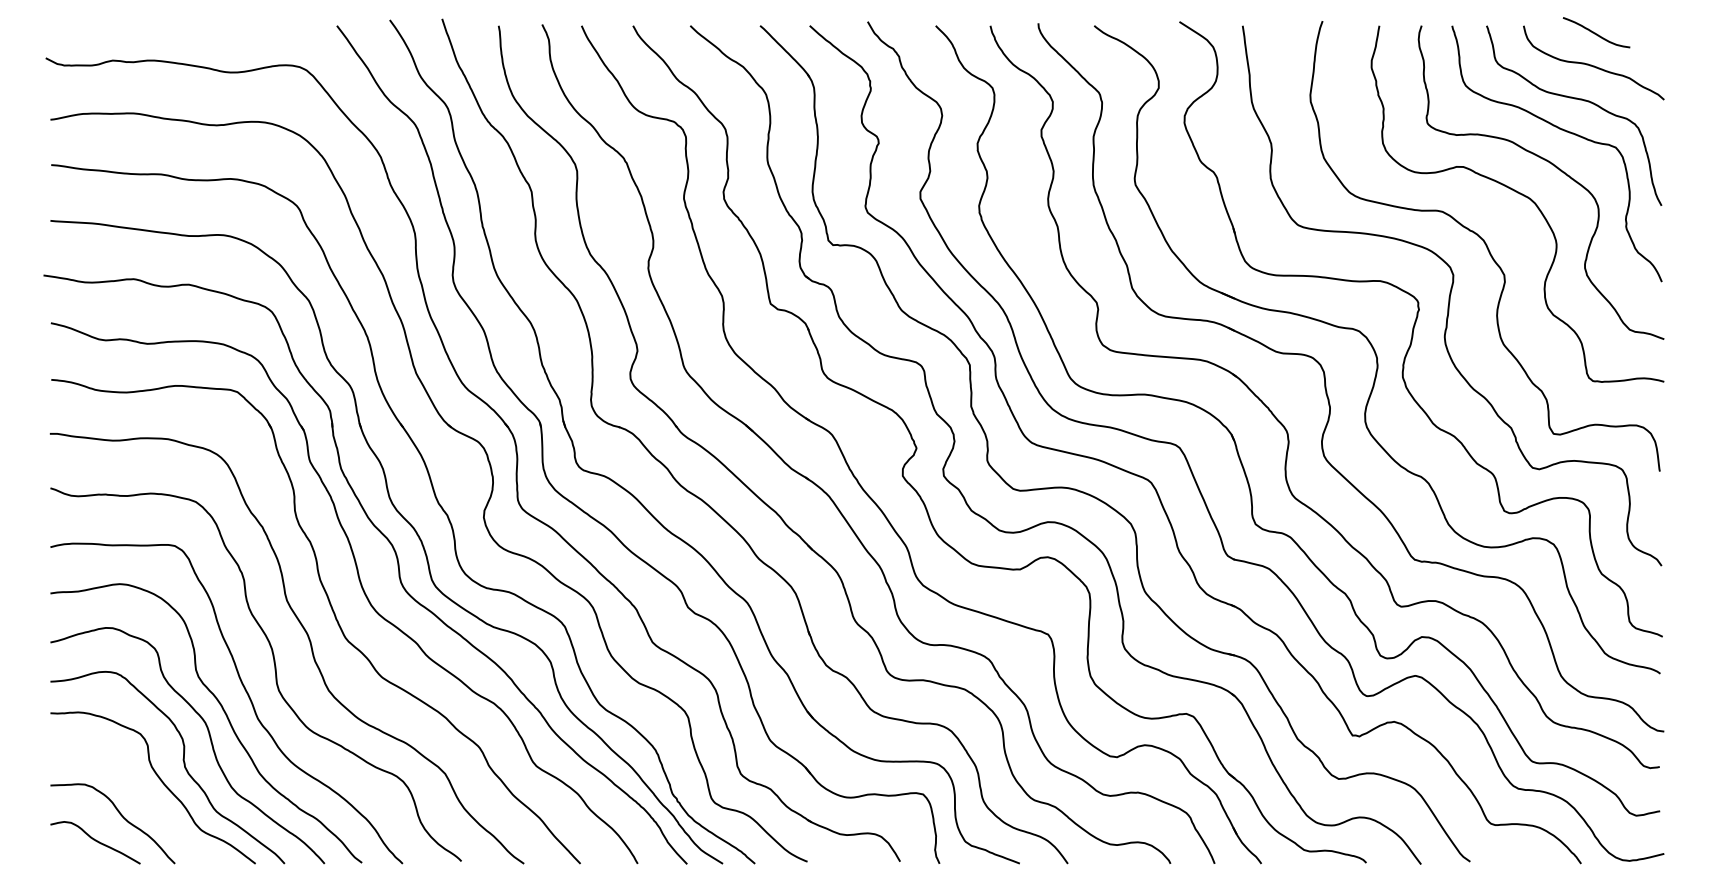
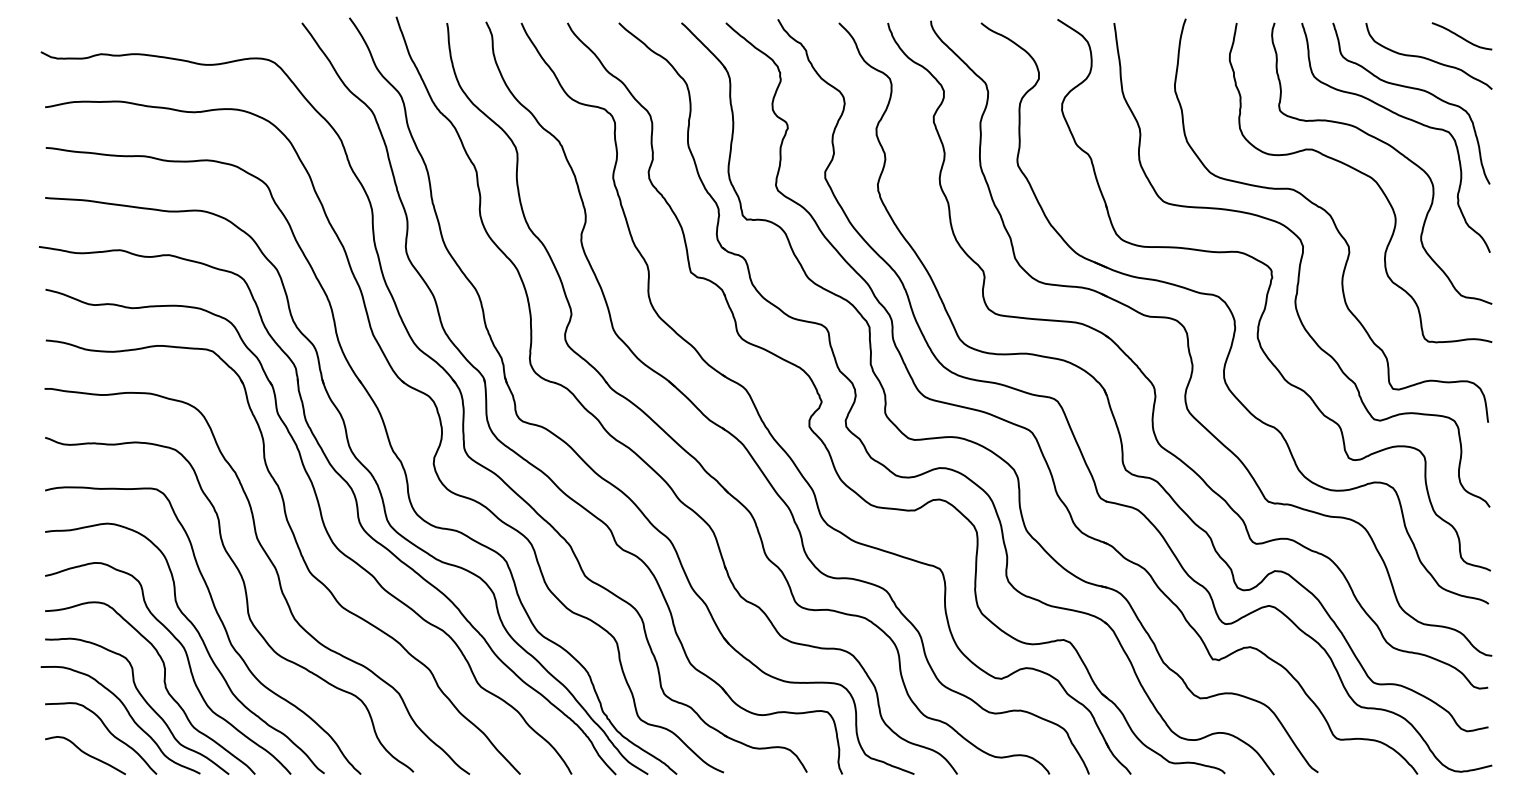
curve: (1595, 32) -> (1461, 36), moved
curve: (143, 797) -> (128, 714), added

